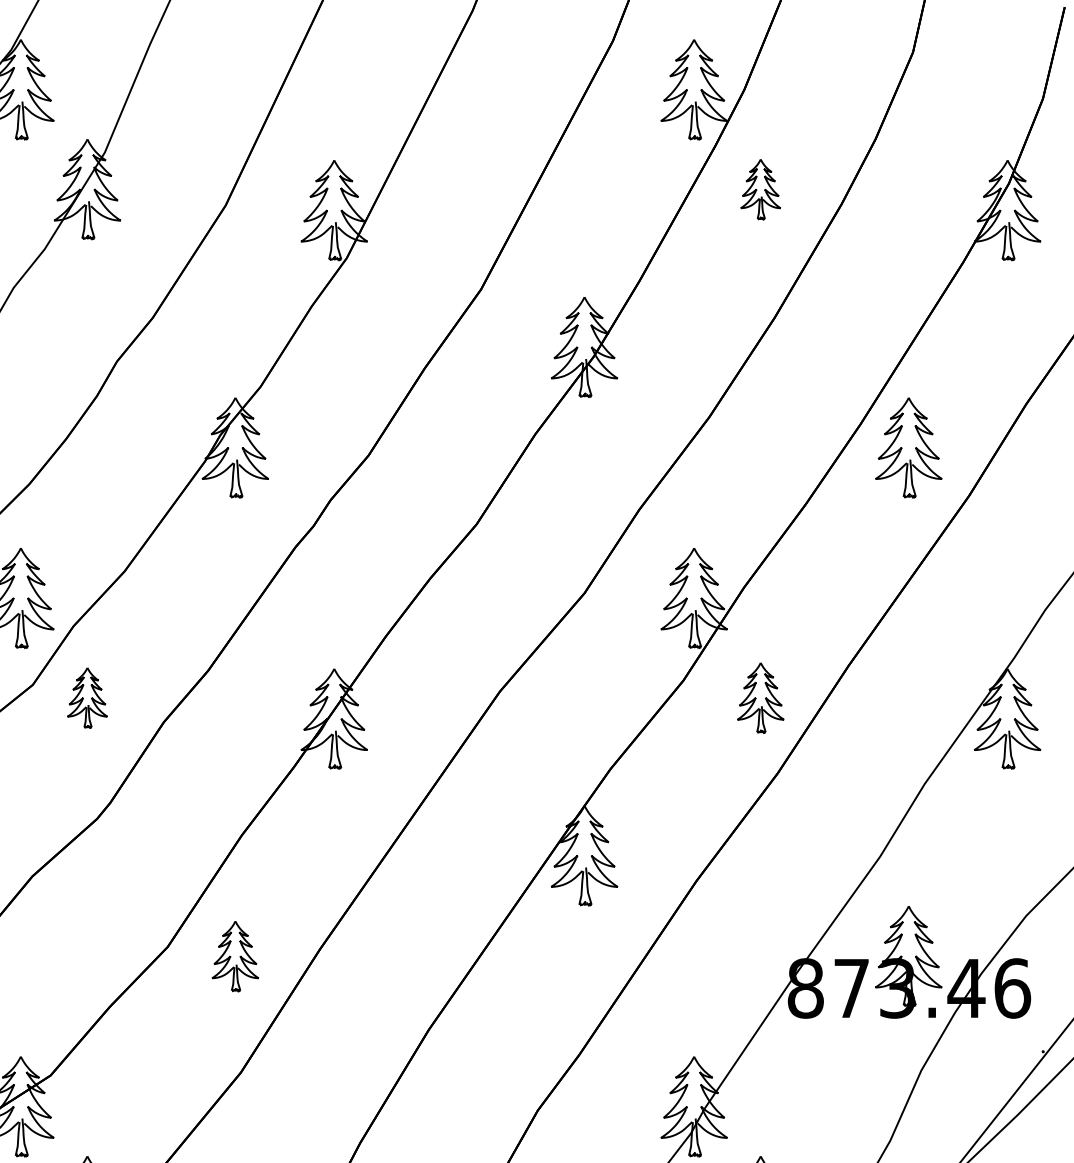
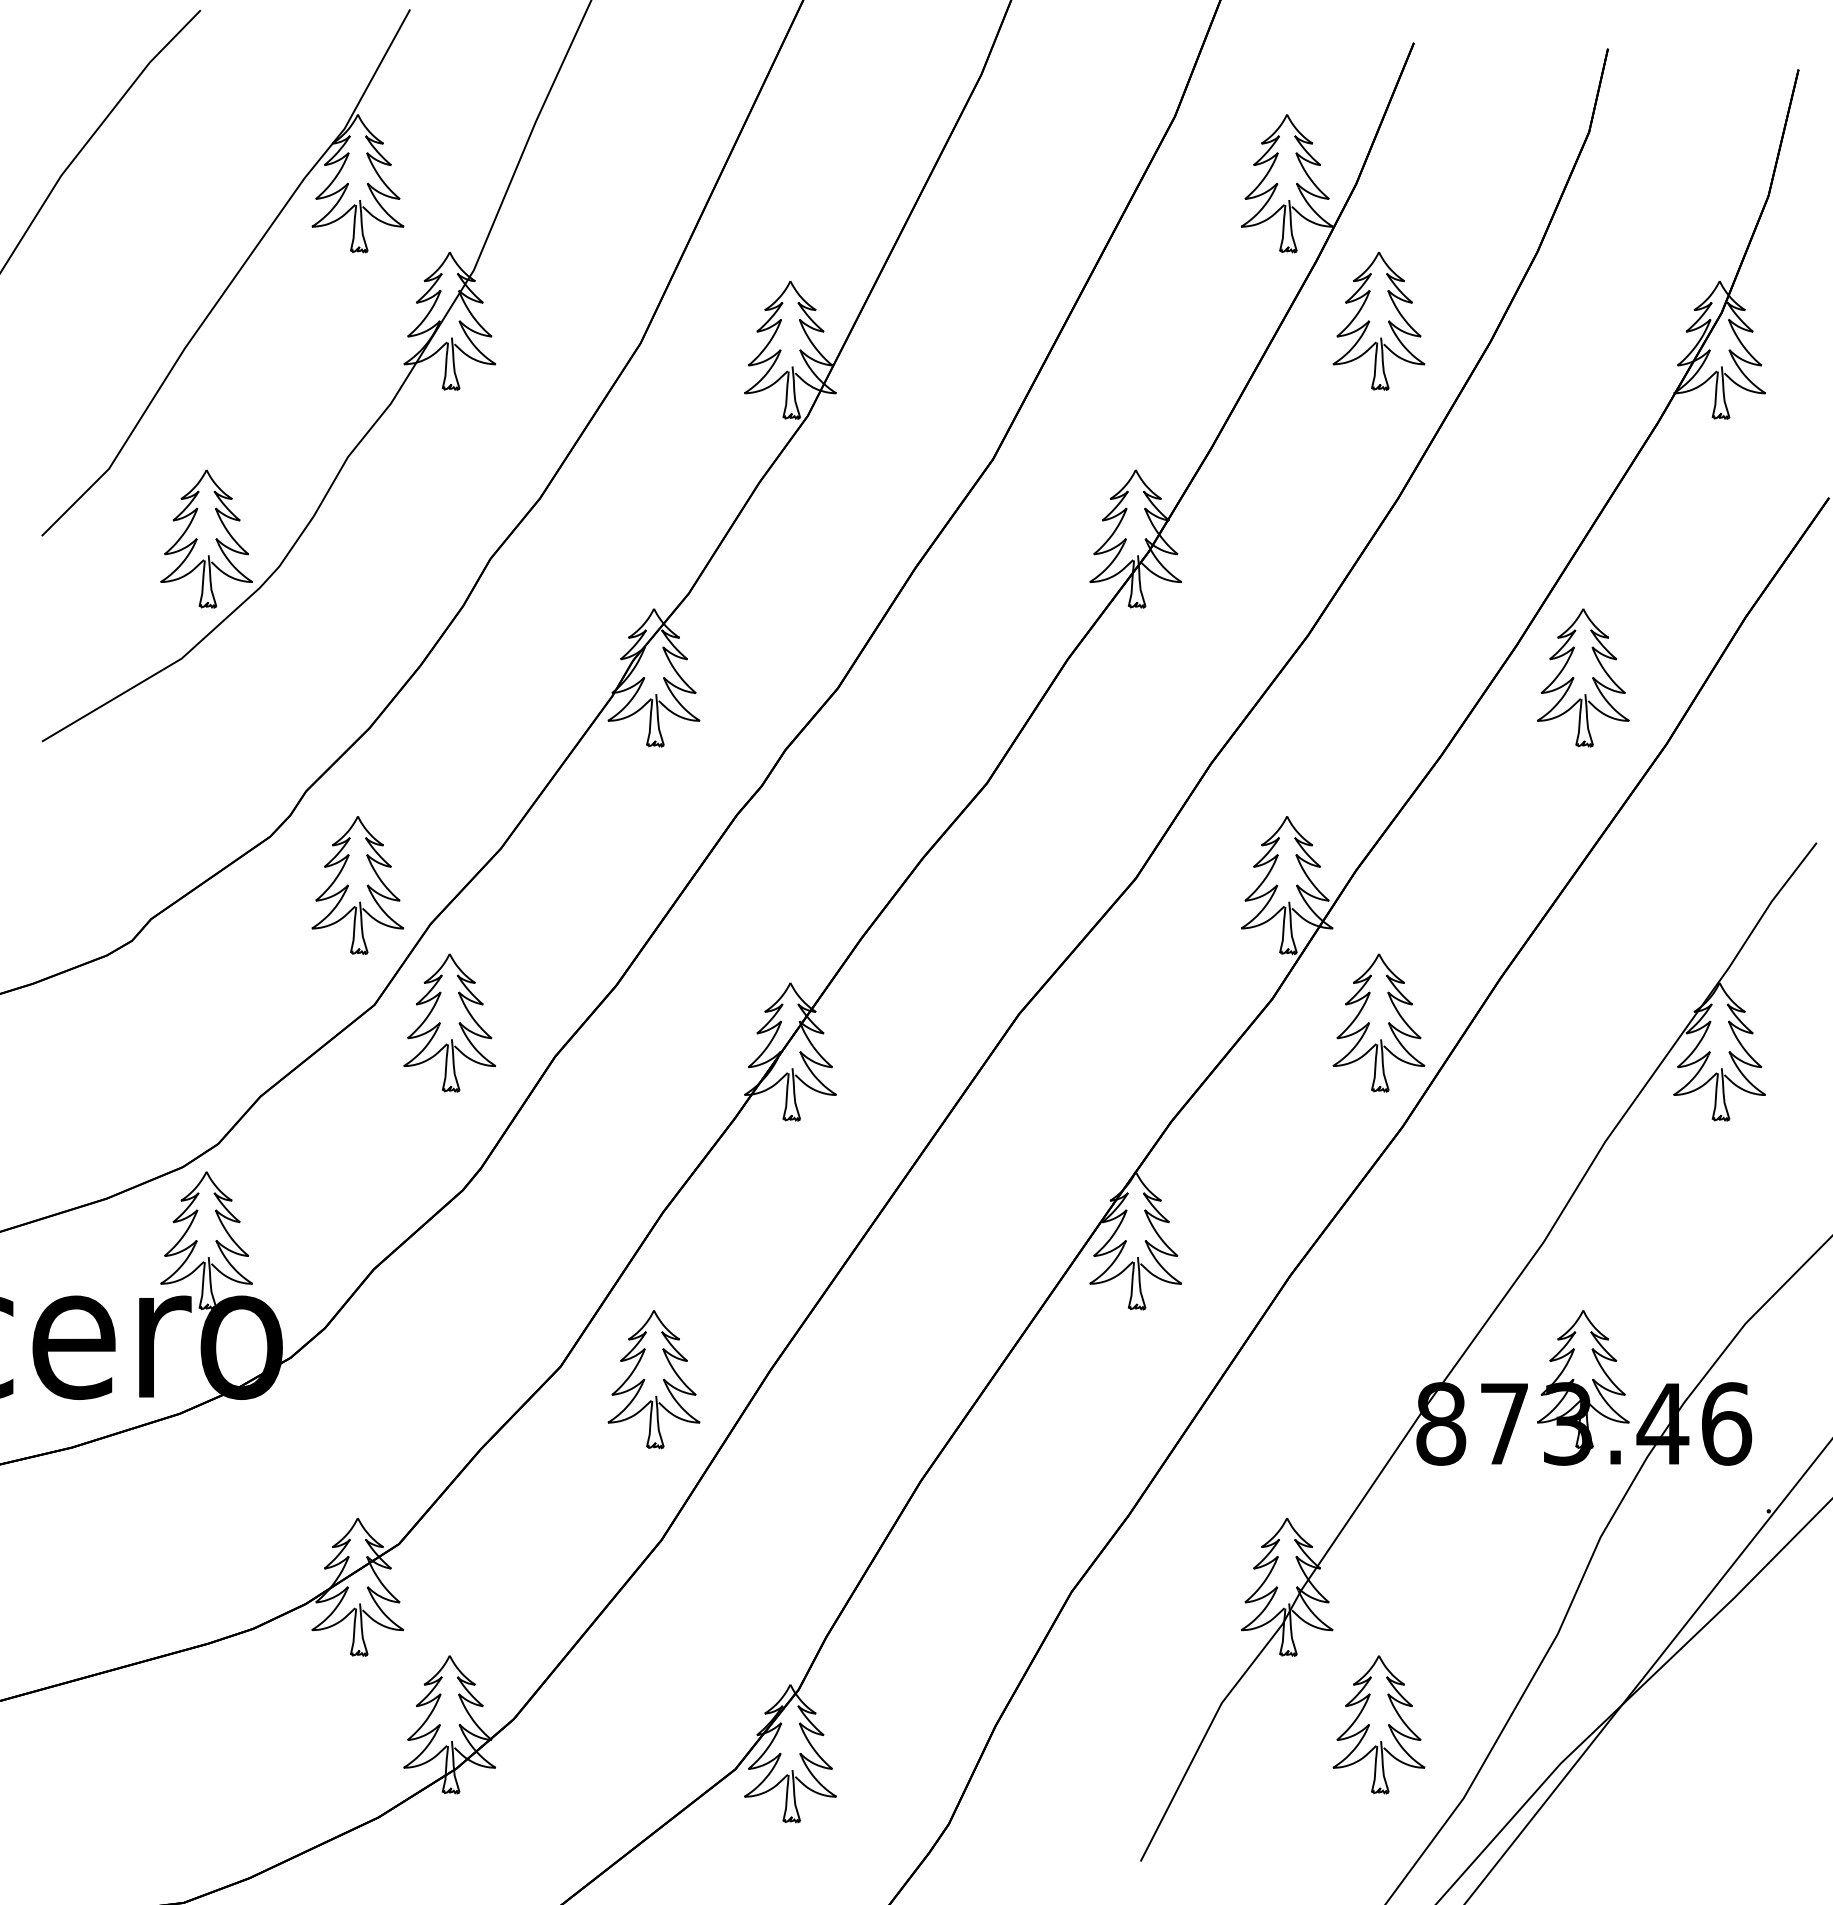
part: (760, 189) -> (1378, 321), size x1.67
part: (87, 697) -> (449, 1022), size x1.67
part: (760, 697) -> (1378, 1022), size x1.43
part: (235, 956) -> (653, 1379), size x1.43

